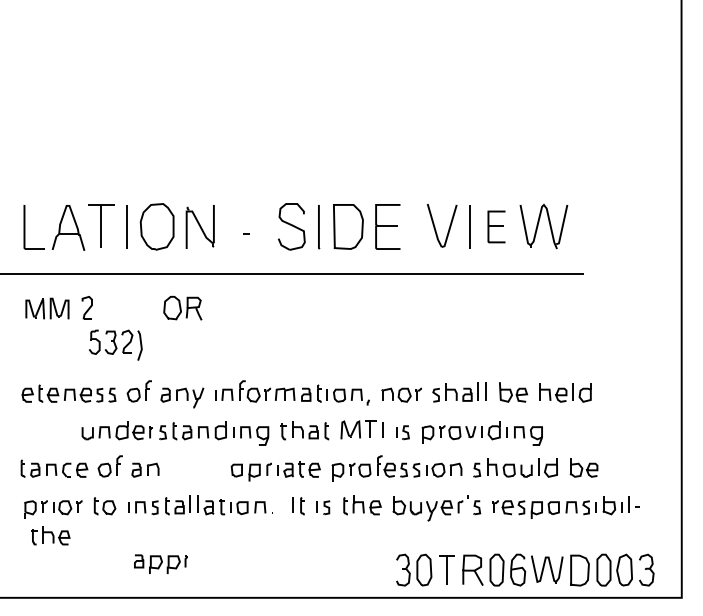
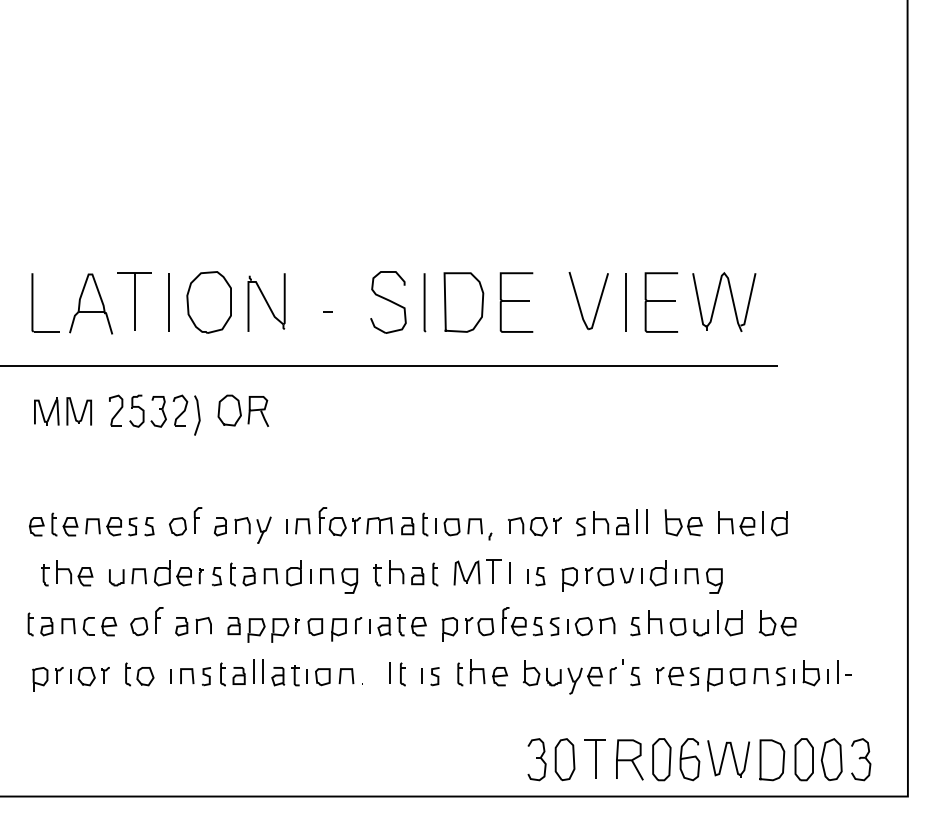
part: (496, 226) -> (661, 302), size x1.43
part: (115, 344) -> (164, 414), moved
part: (50, 535) -> (67, 573), moved
part: (161, 564) -> (263, 629), moved

